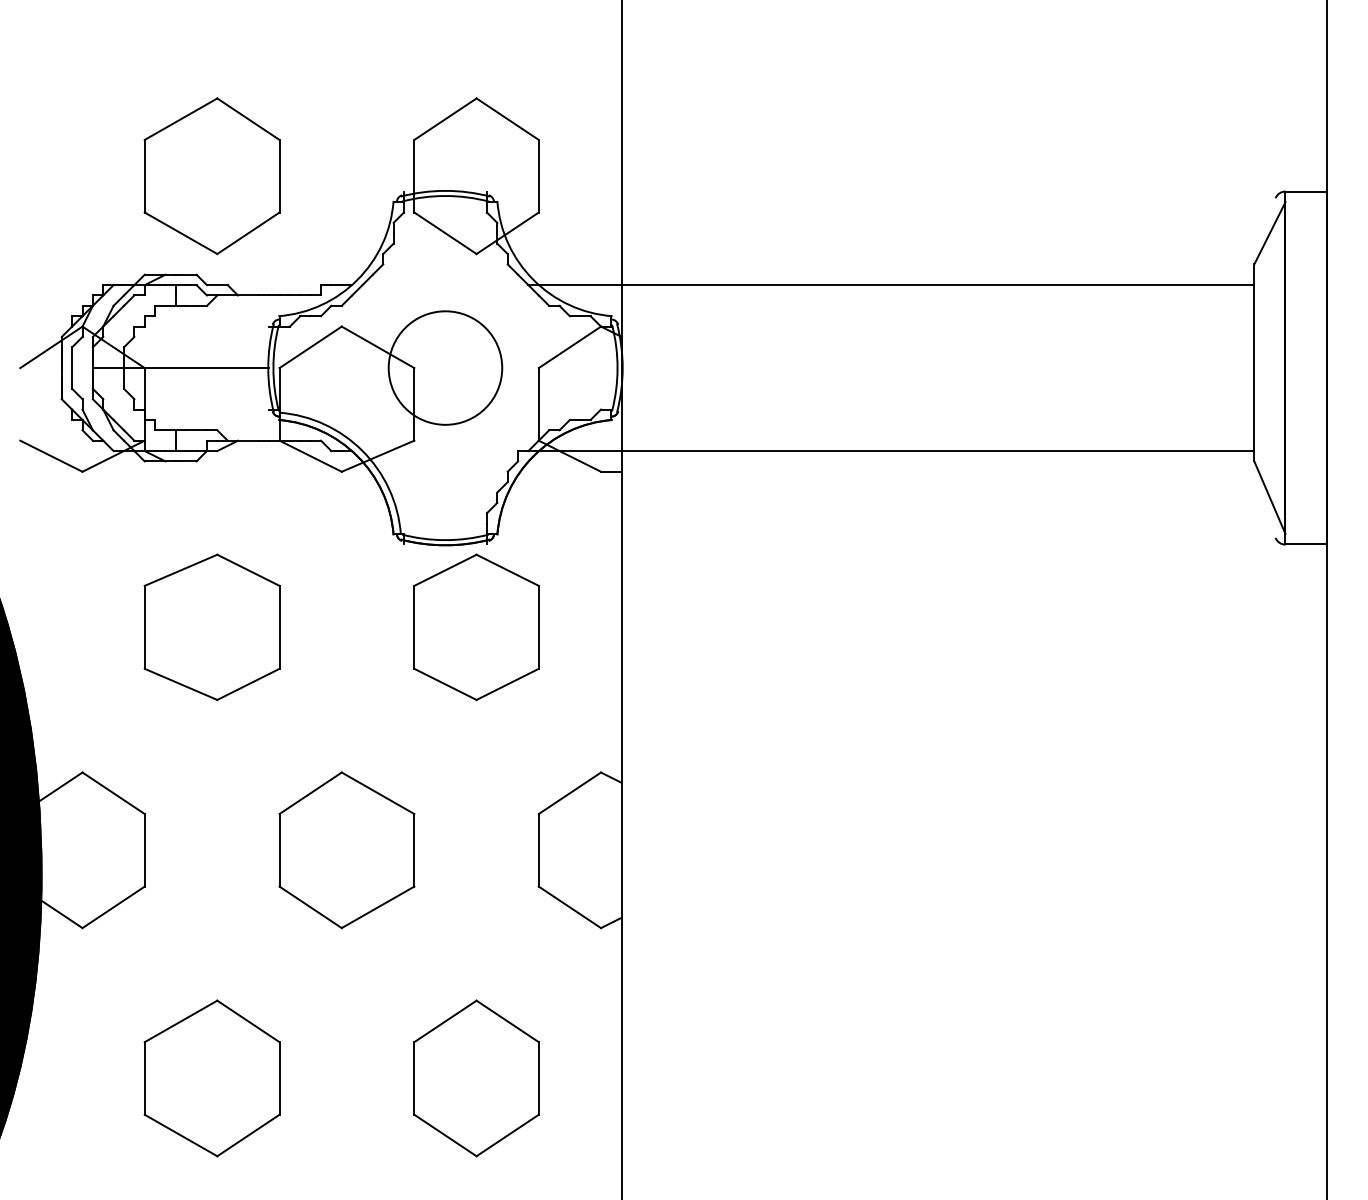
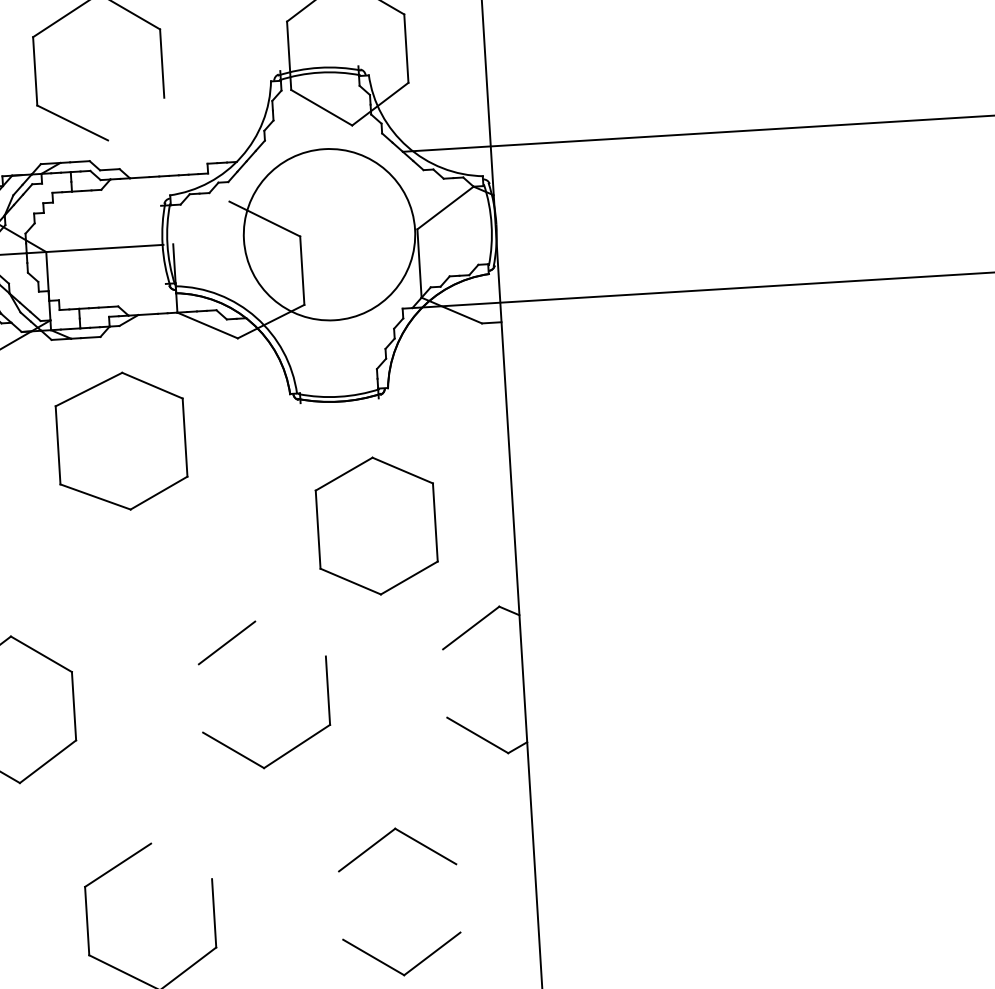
line: (248, 233) -> (136, 119), removed
line: (310, 347) -> (201, 223), removed
circle: (445, 367) -> (329, 234), size x1.6
part: (211, 626) -> (120, 440), moved
part: (476, 626) -> (376, 525), moved
line: (377, 793) -> (290, 639), removed
line: (279, 850) -> (200, 698), removed
line: (538, 850) -> (444, 683), removed
line: (248, 1021) -> (181, 861), removed
line: (414, 1078) -> (341, 905), removed
line: (538, 1078) -> (458, 898), removed

